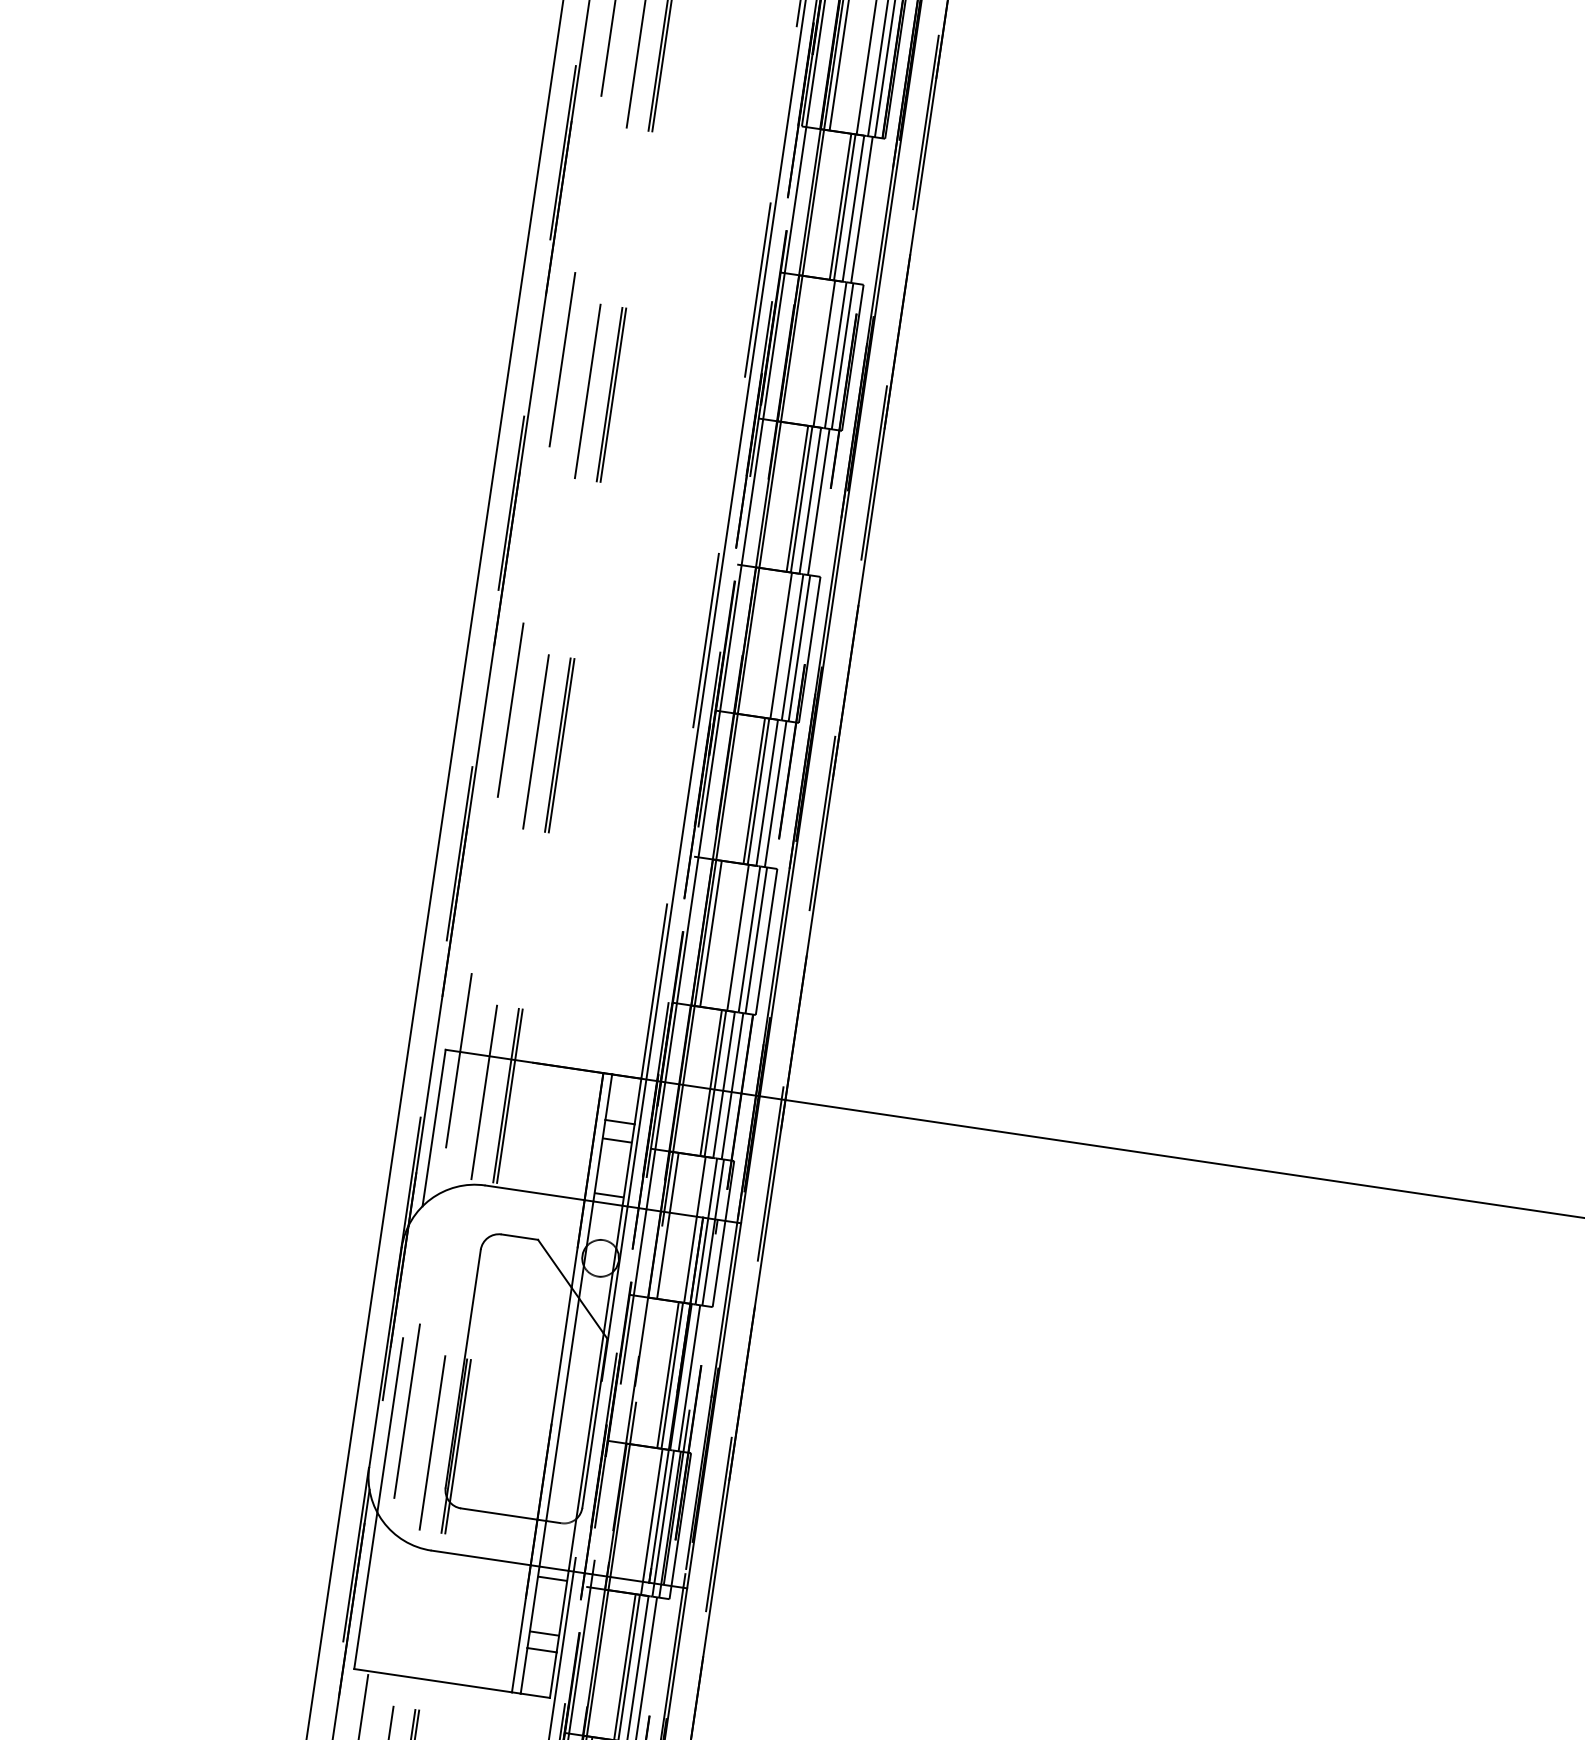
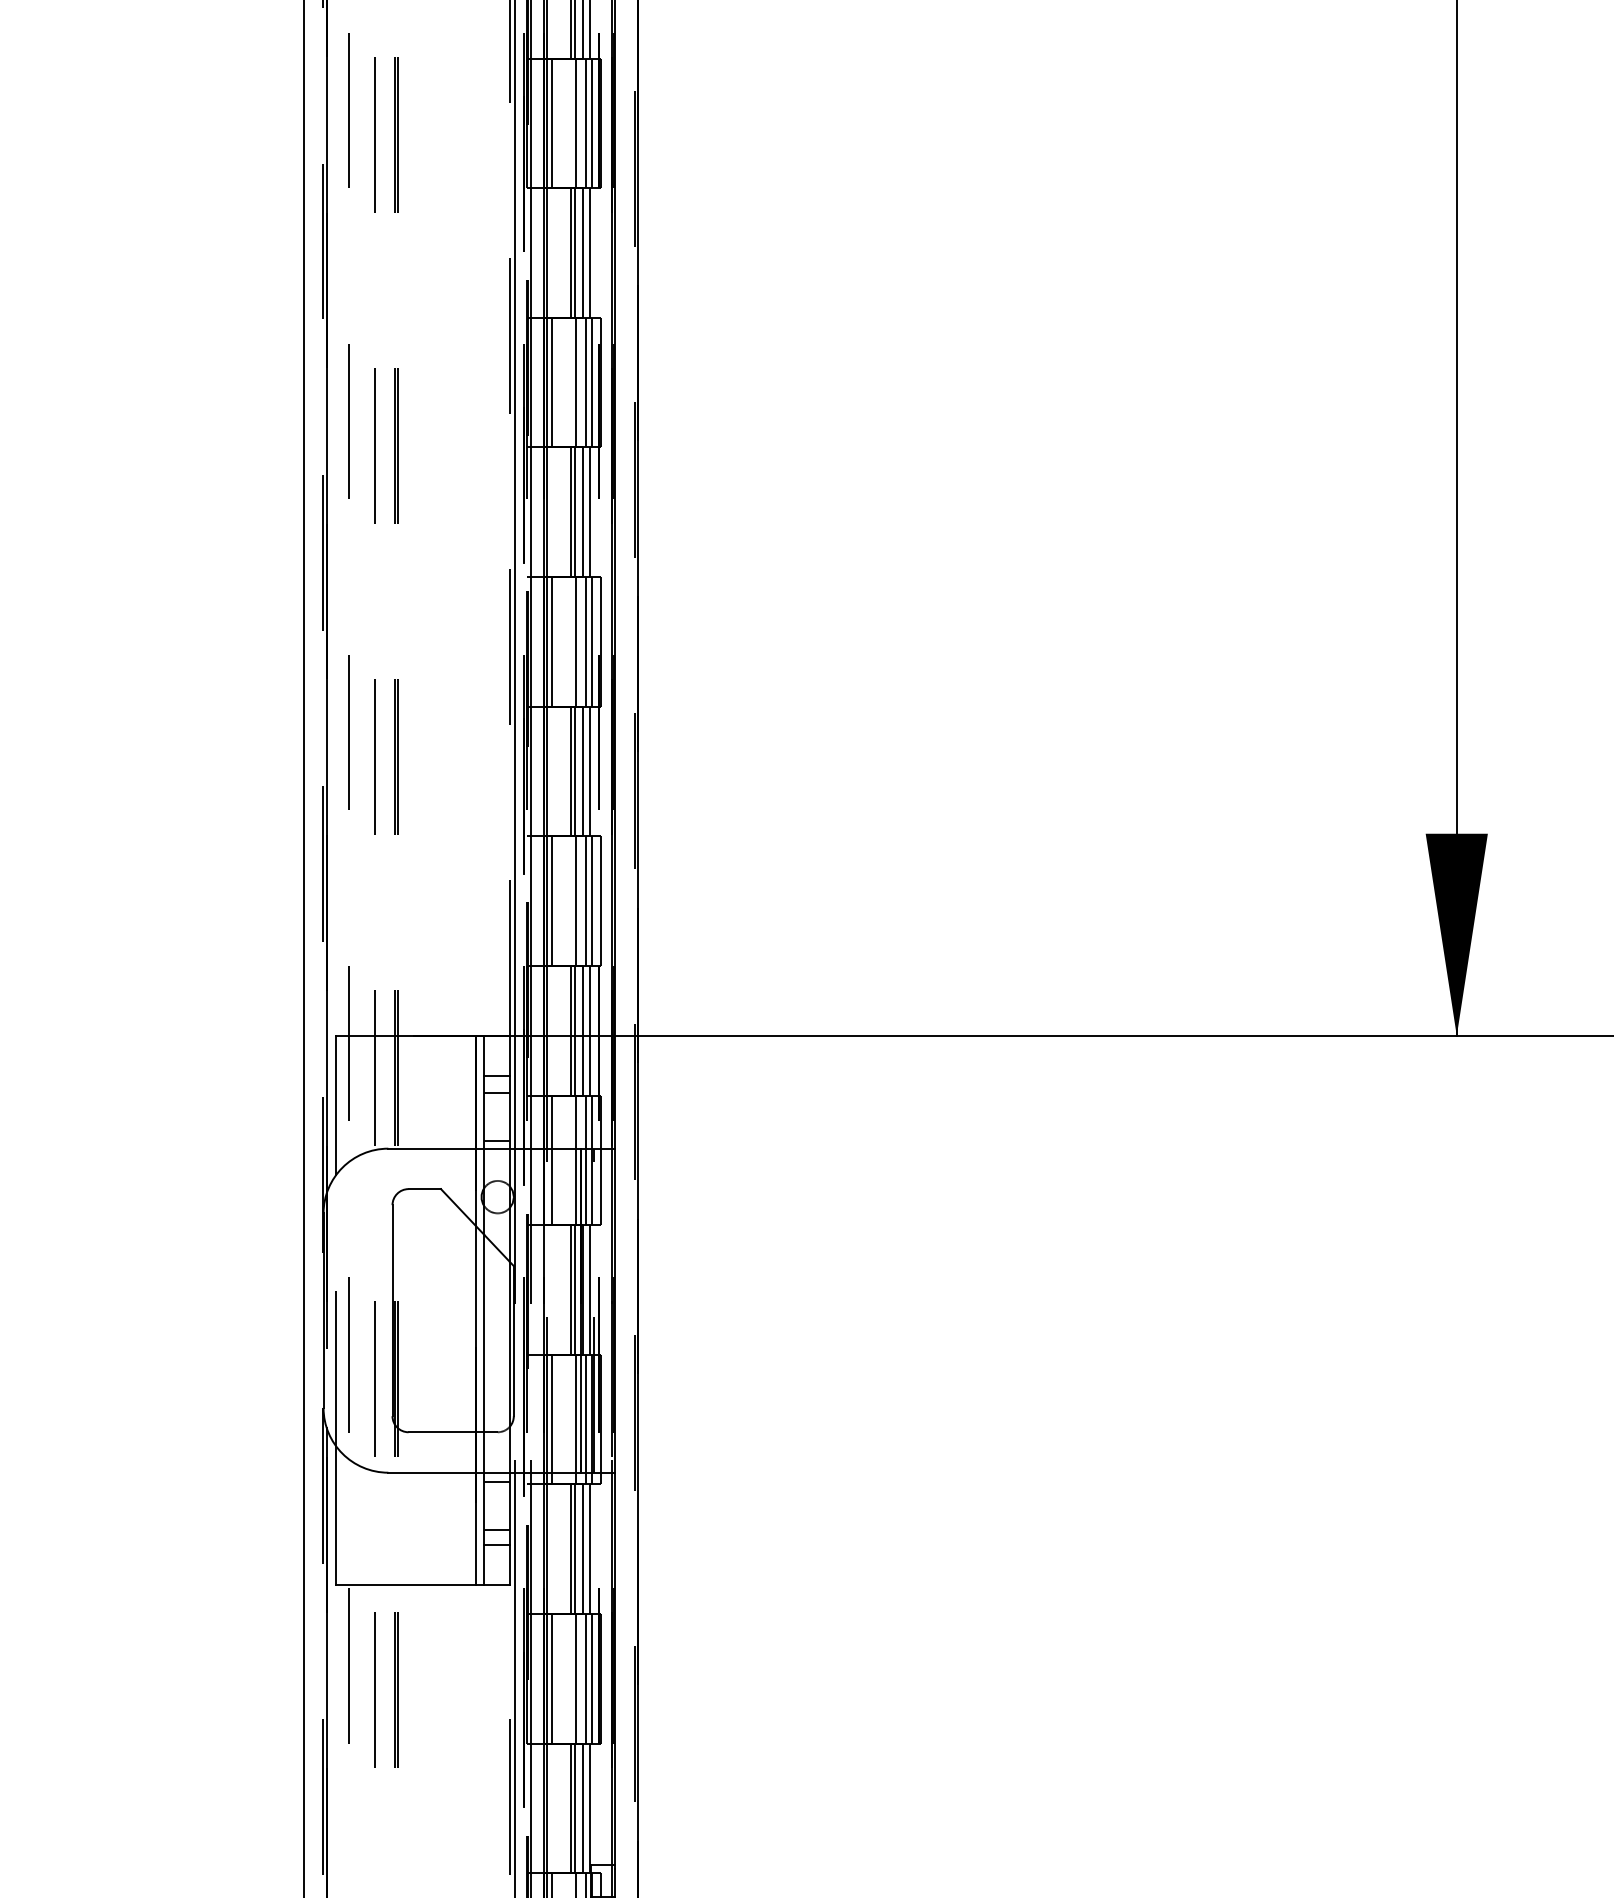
line: (796, 349) -> (551, 382), added
line: (753, 641) -> (551, 641), added
line: (624, 1517) -> (551, 1419), added

